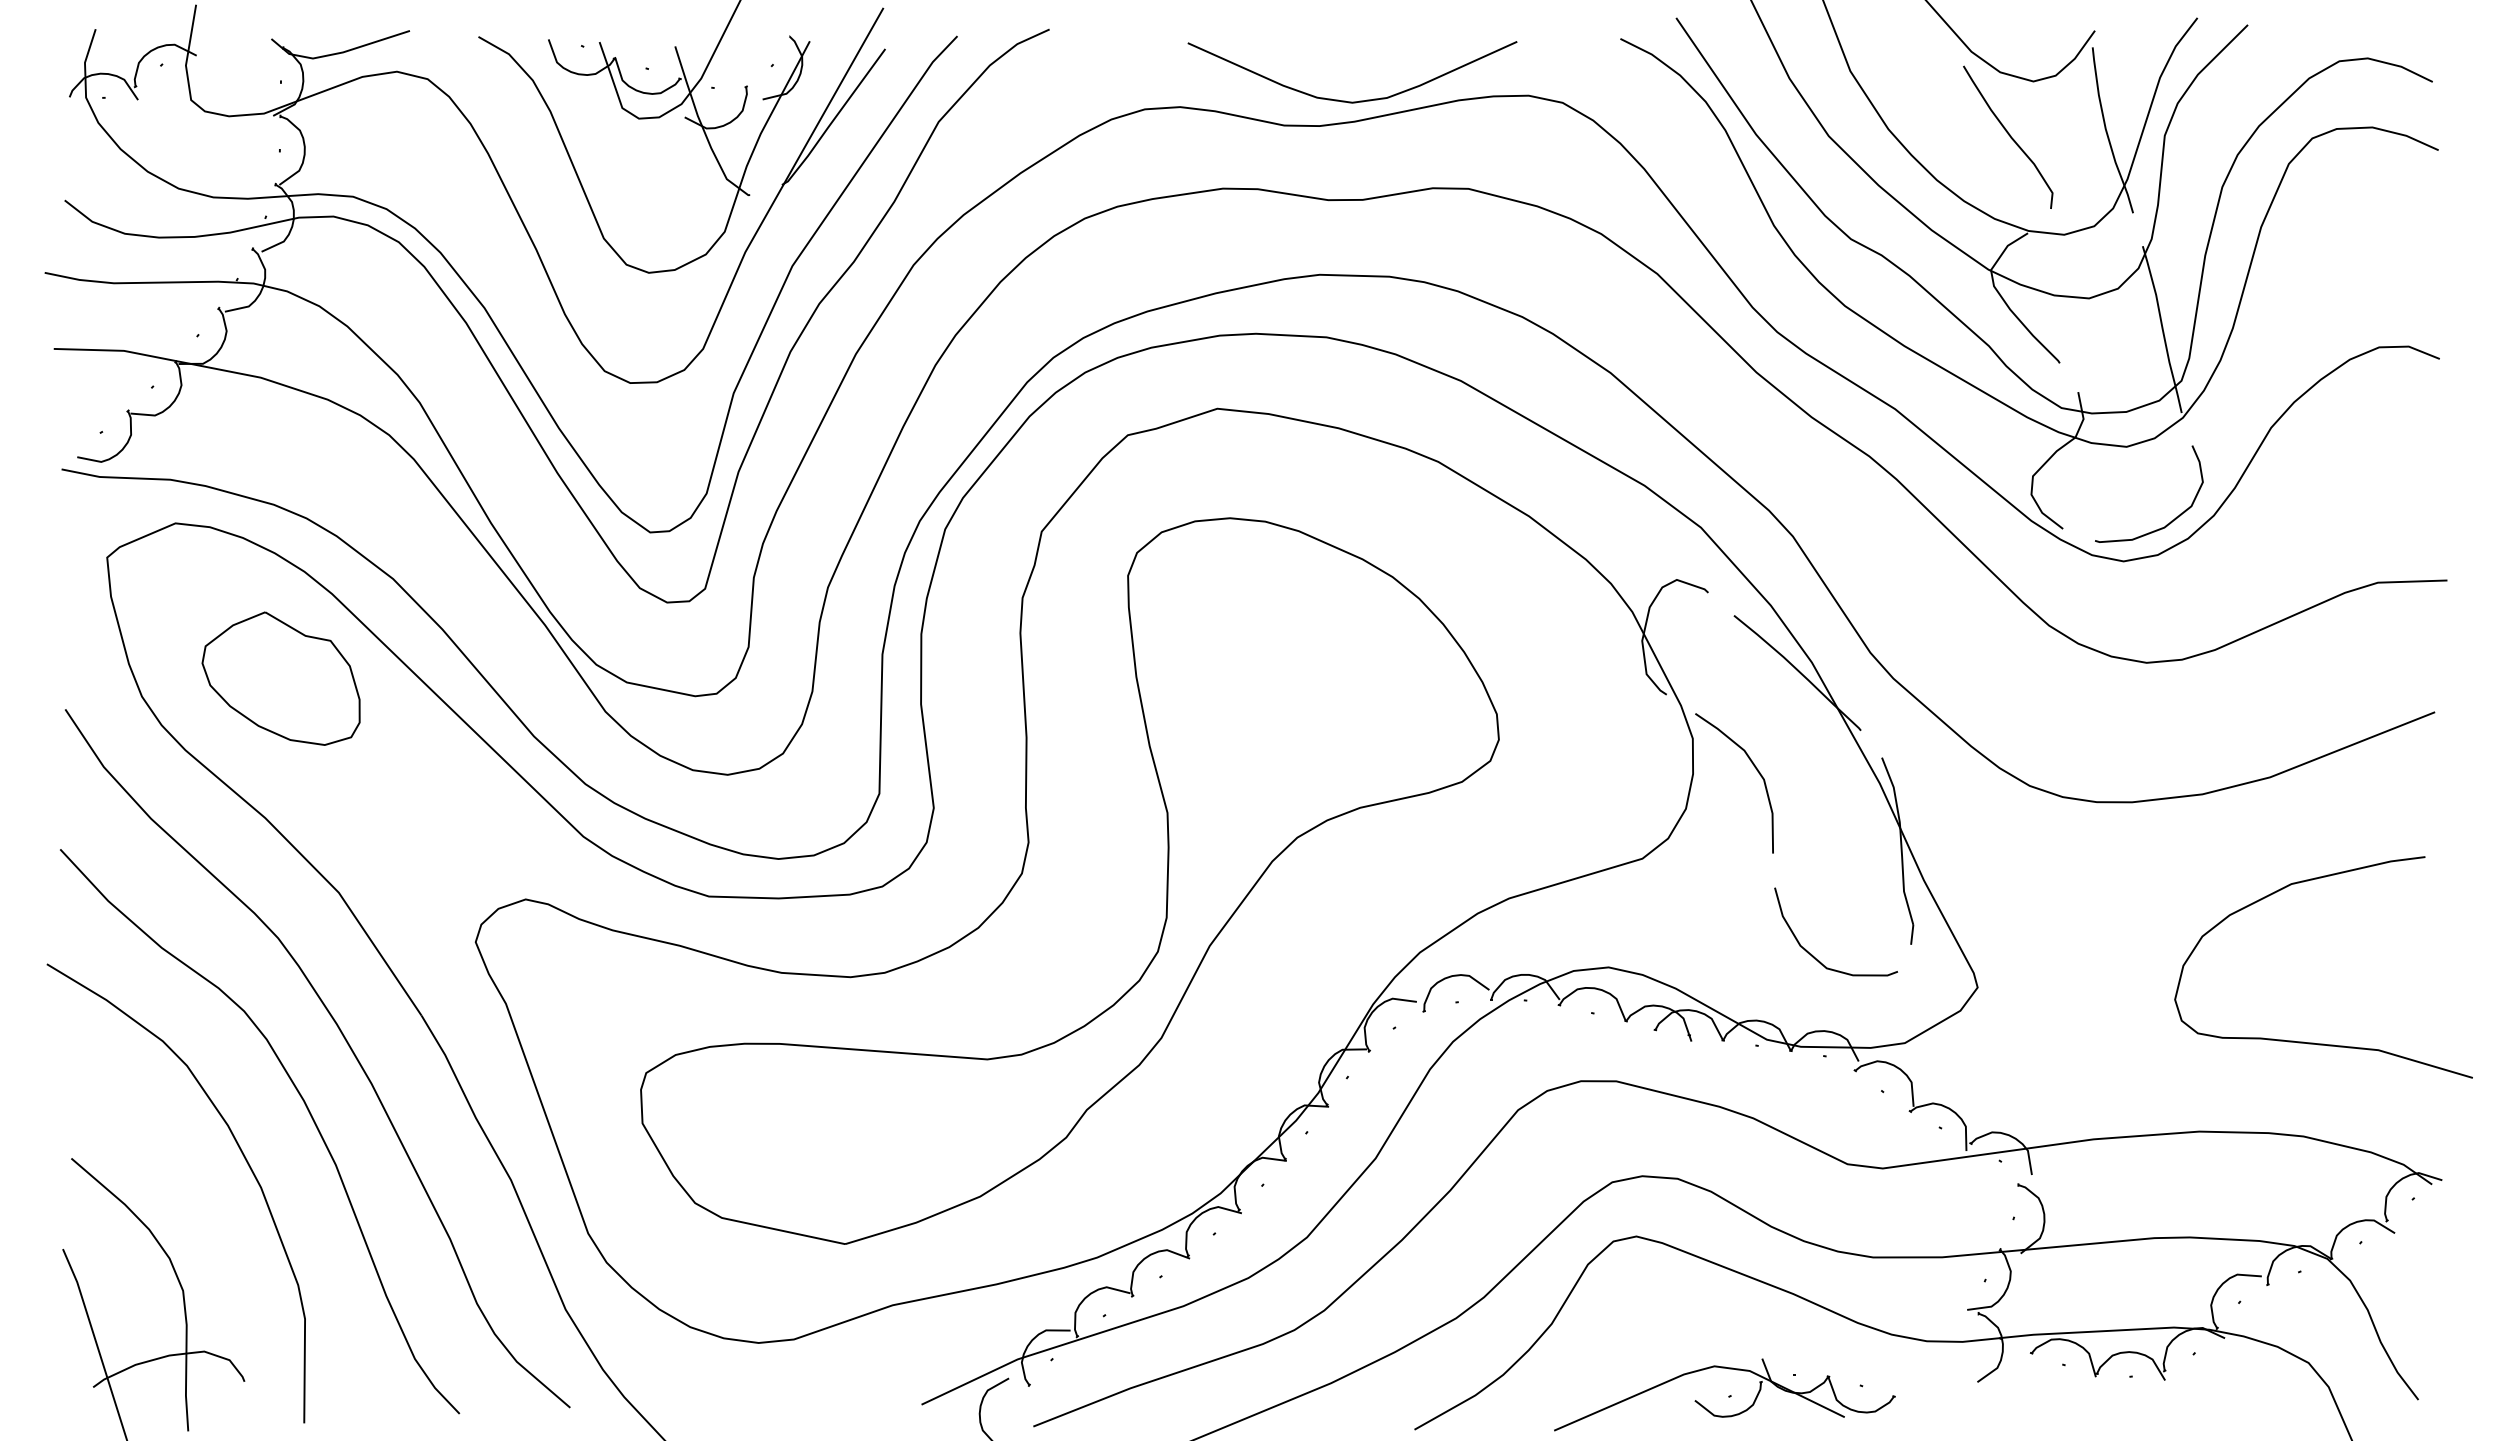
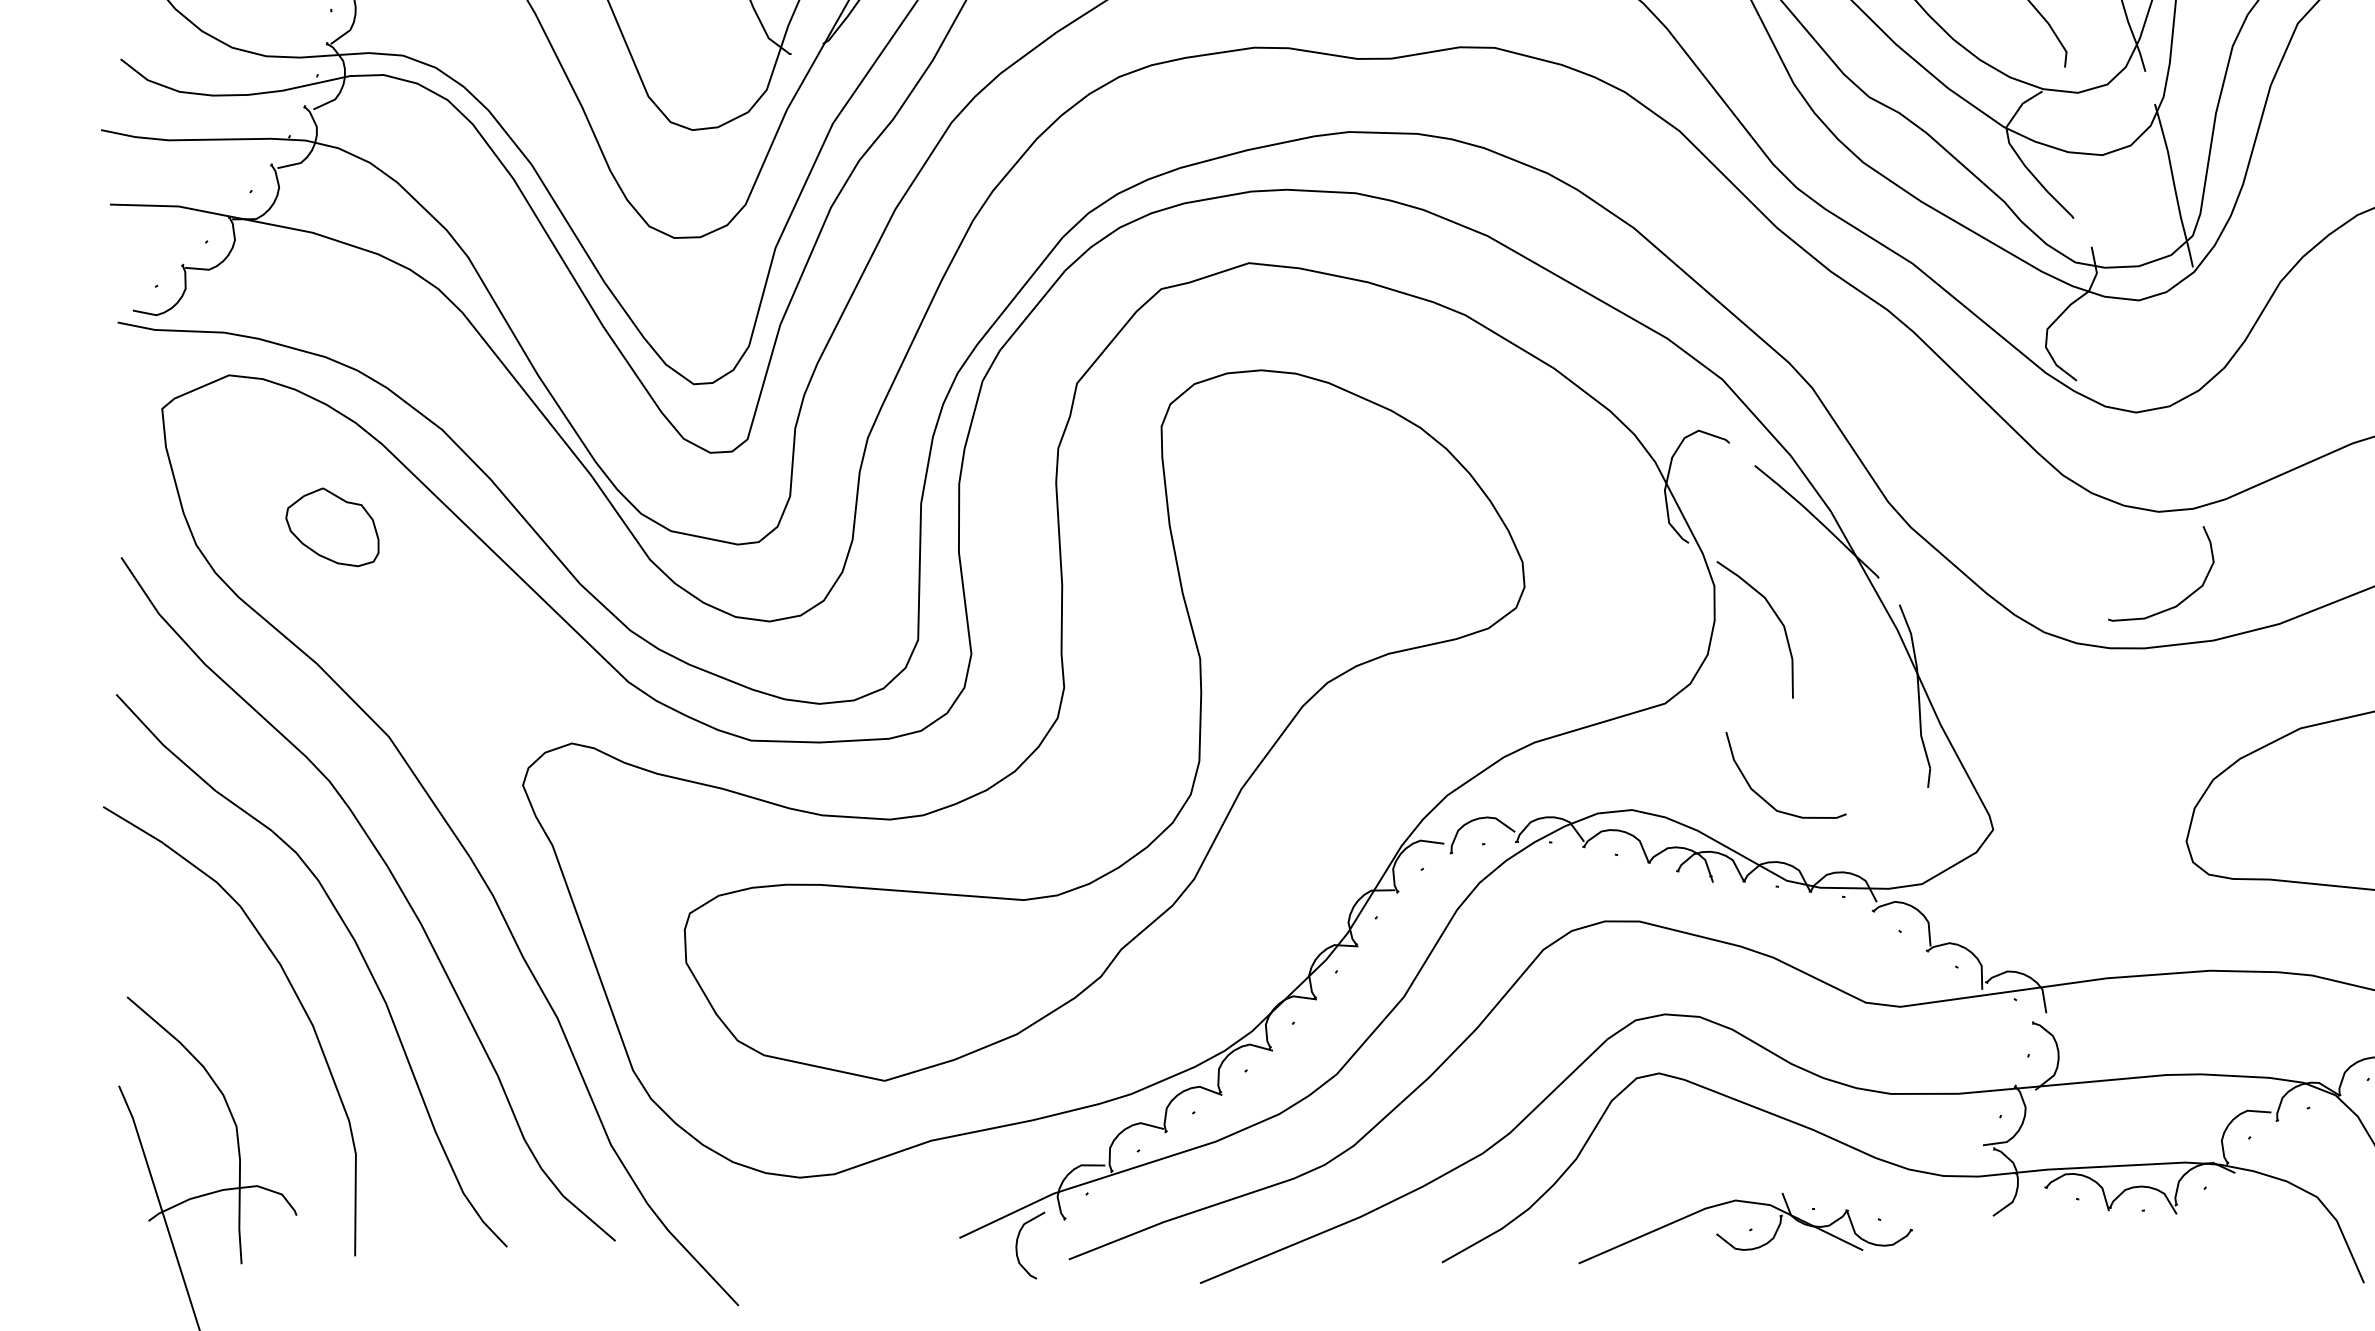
curve: (2171, 520) -> (2182, 599), moved
part: (280, 678) -> (331, 527), size x0.6
curve: (1812, 954) -> (1763, 797), moved

